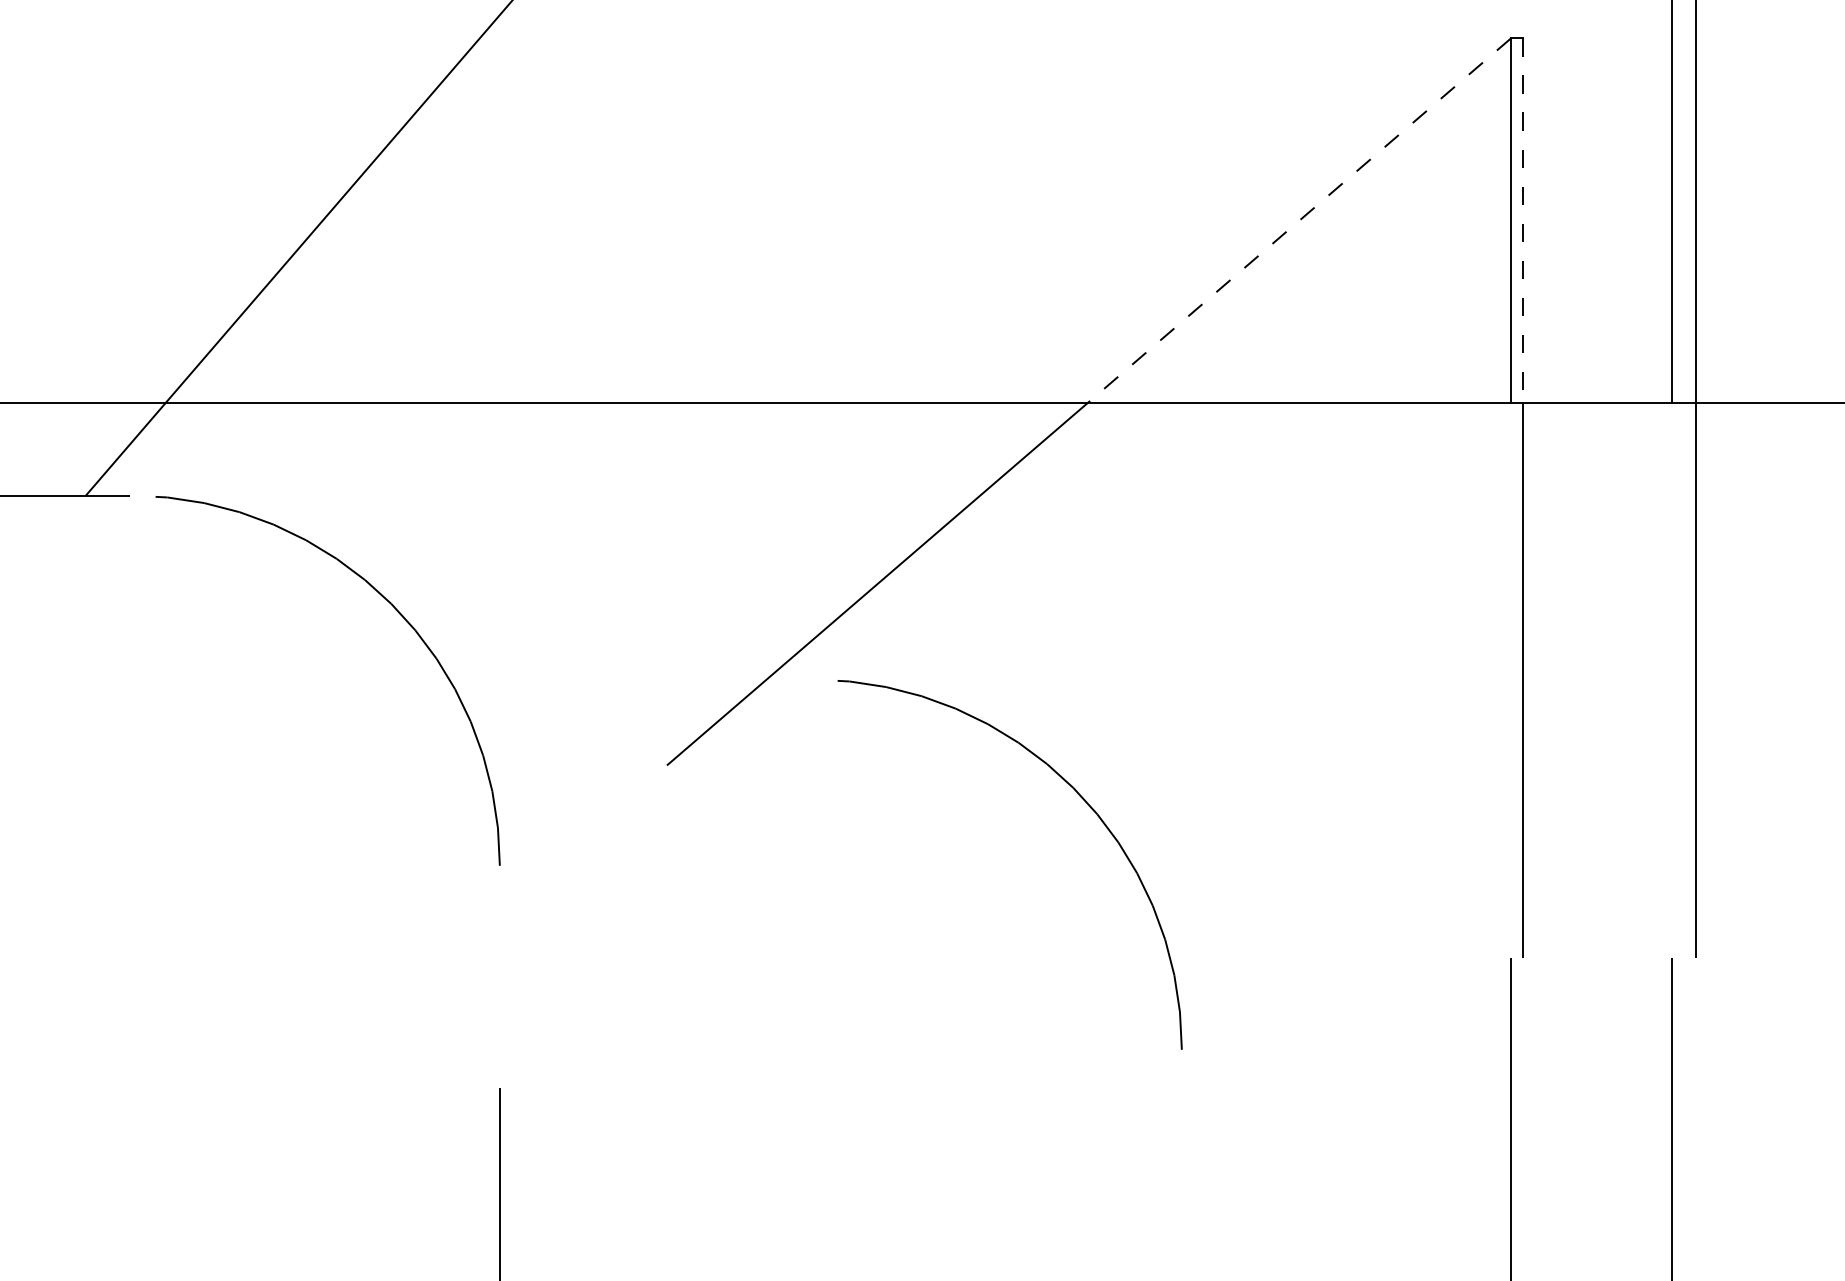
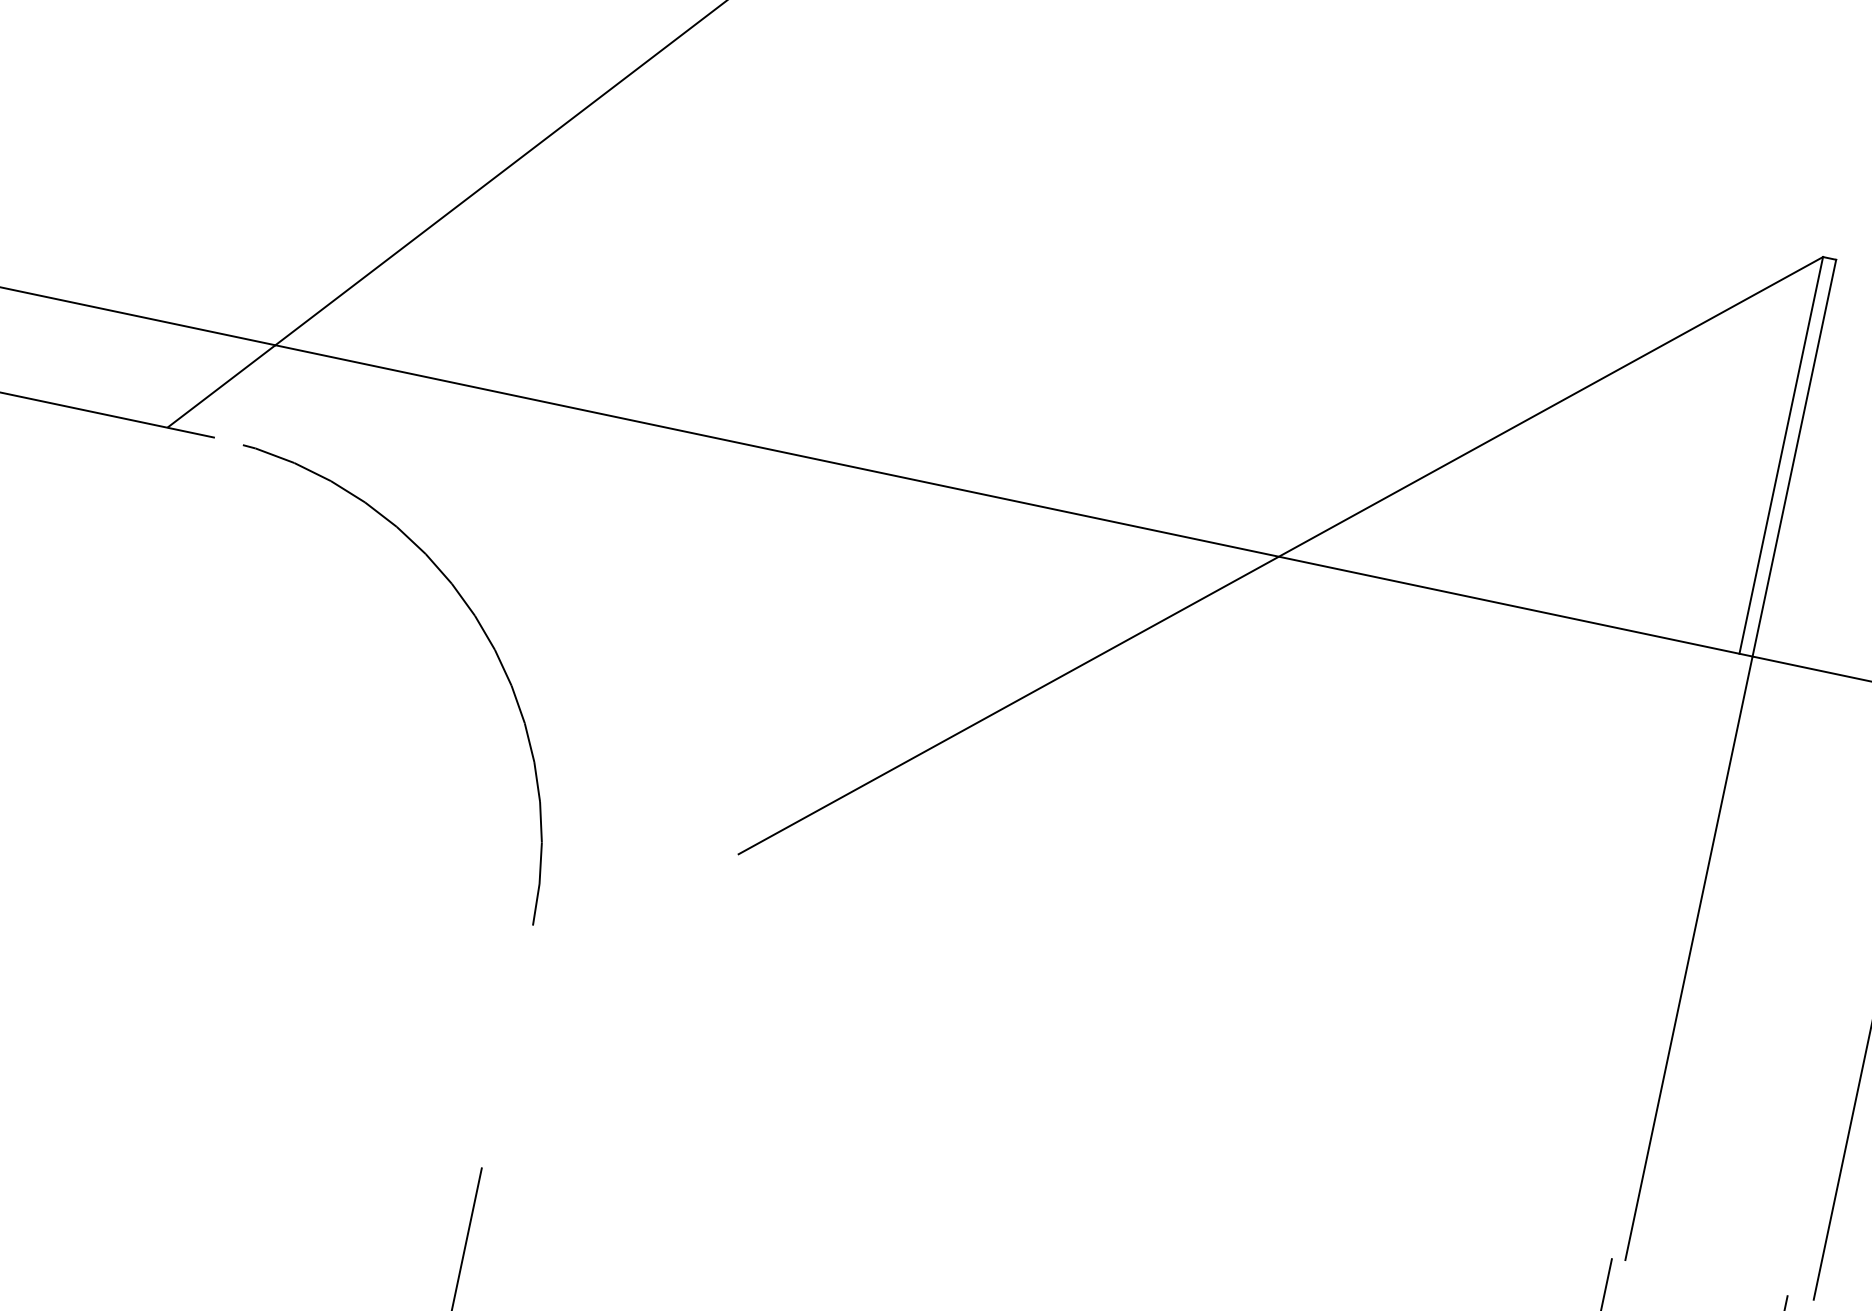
line: (1298, 221) -> (1549, 407), dashed -> solid
line: (1523, 221) -> (1794, 459), dashed -> solid
arc: (1078, 795) -> (1178, 981), removed

